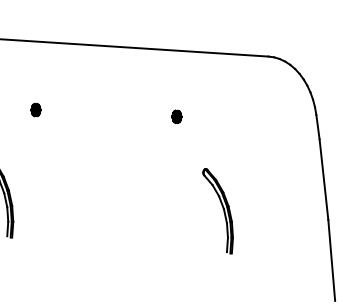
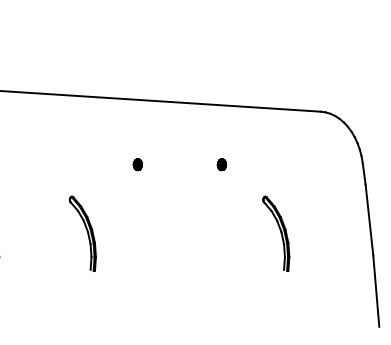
part: (35, 109) -> (137, 164), moved
part: (176, 116) -> (221, 164), moved
part: (218, 210) -> (276, 233), moved

